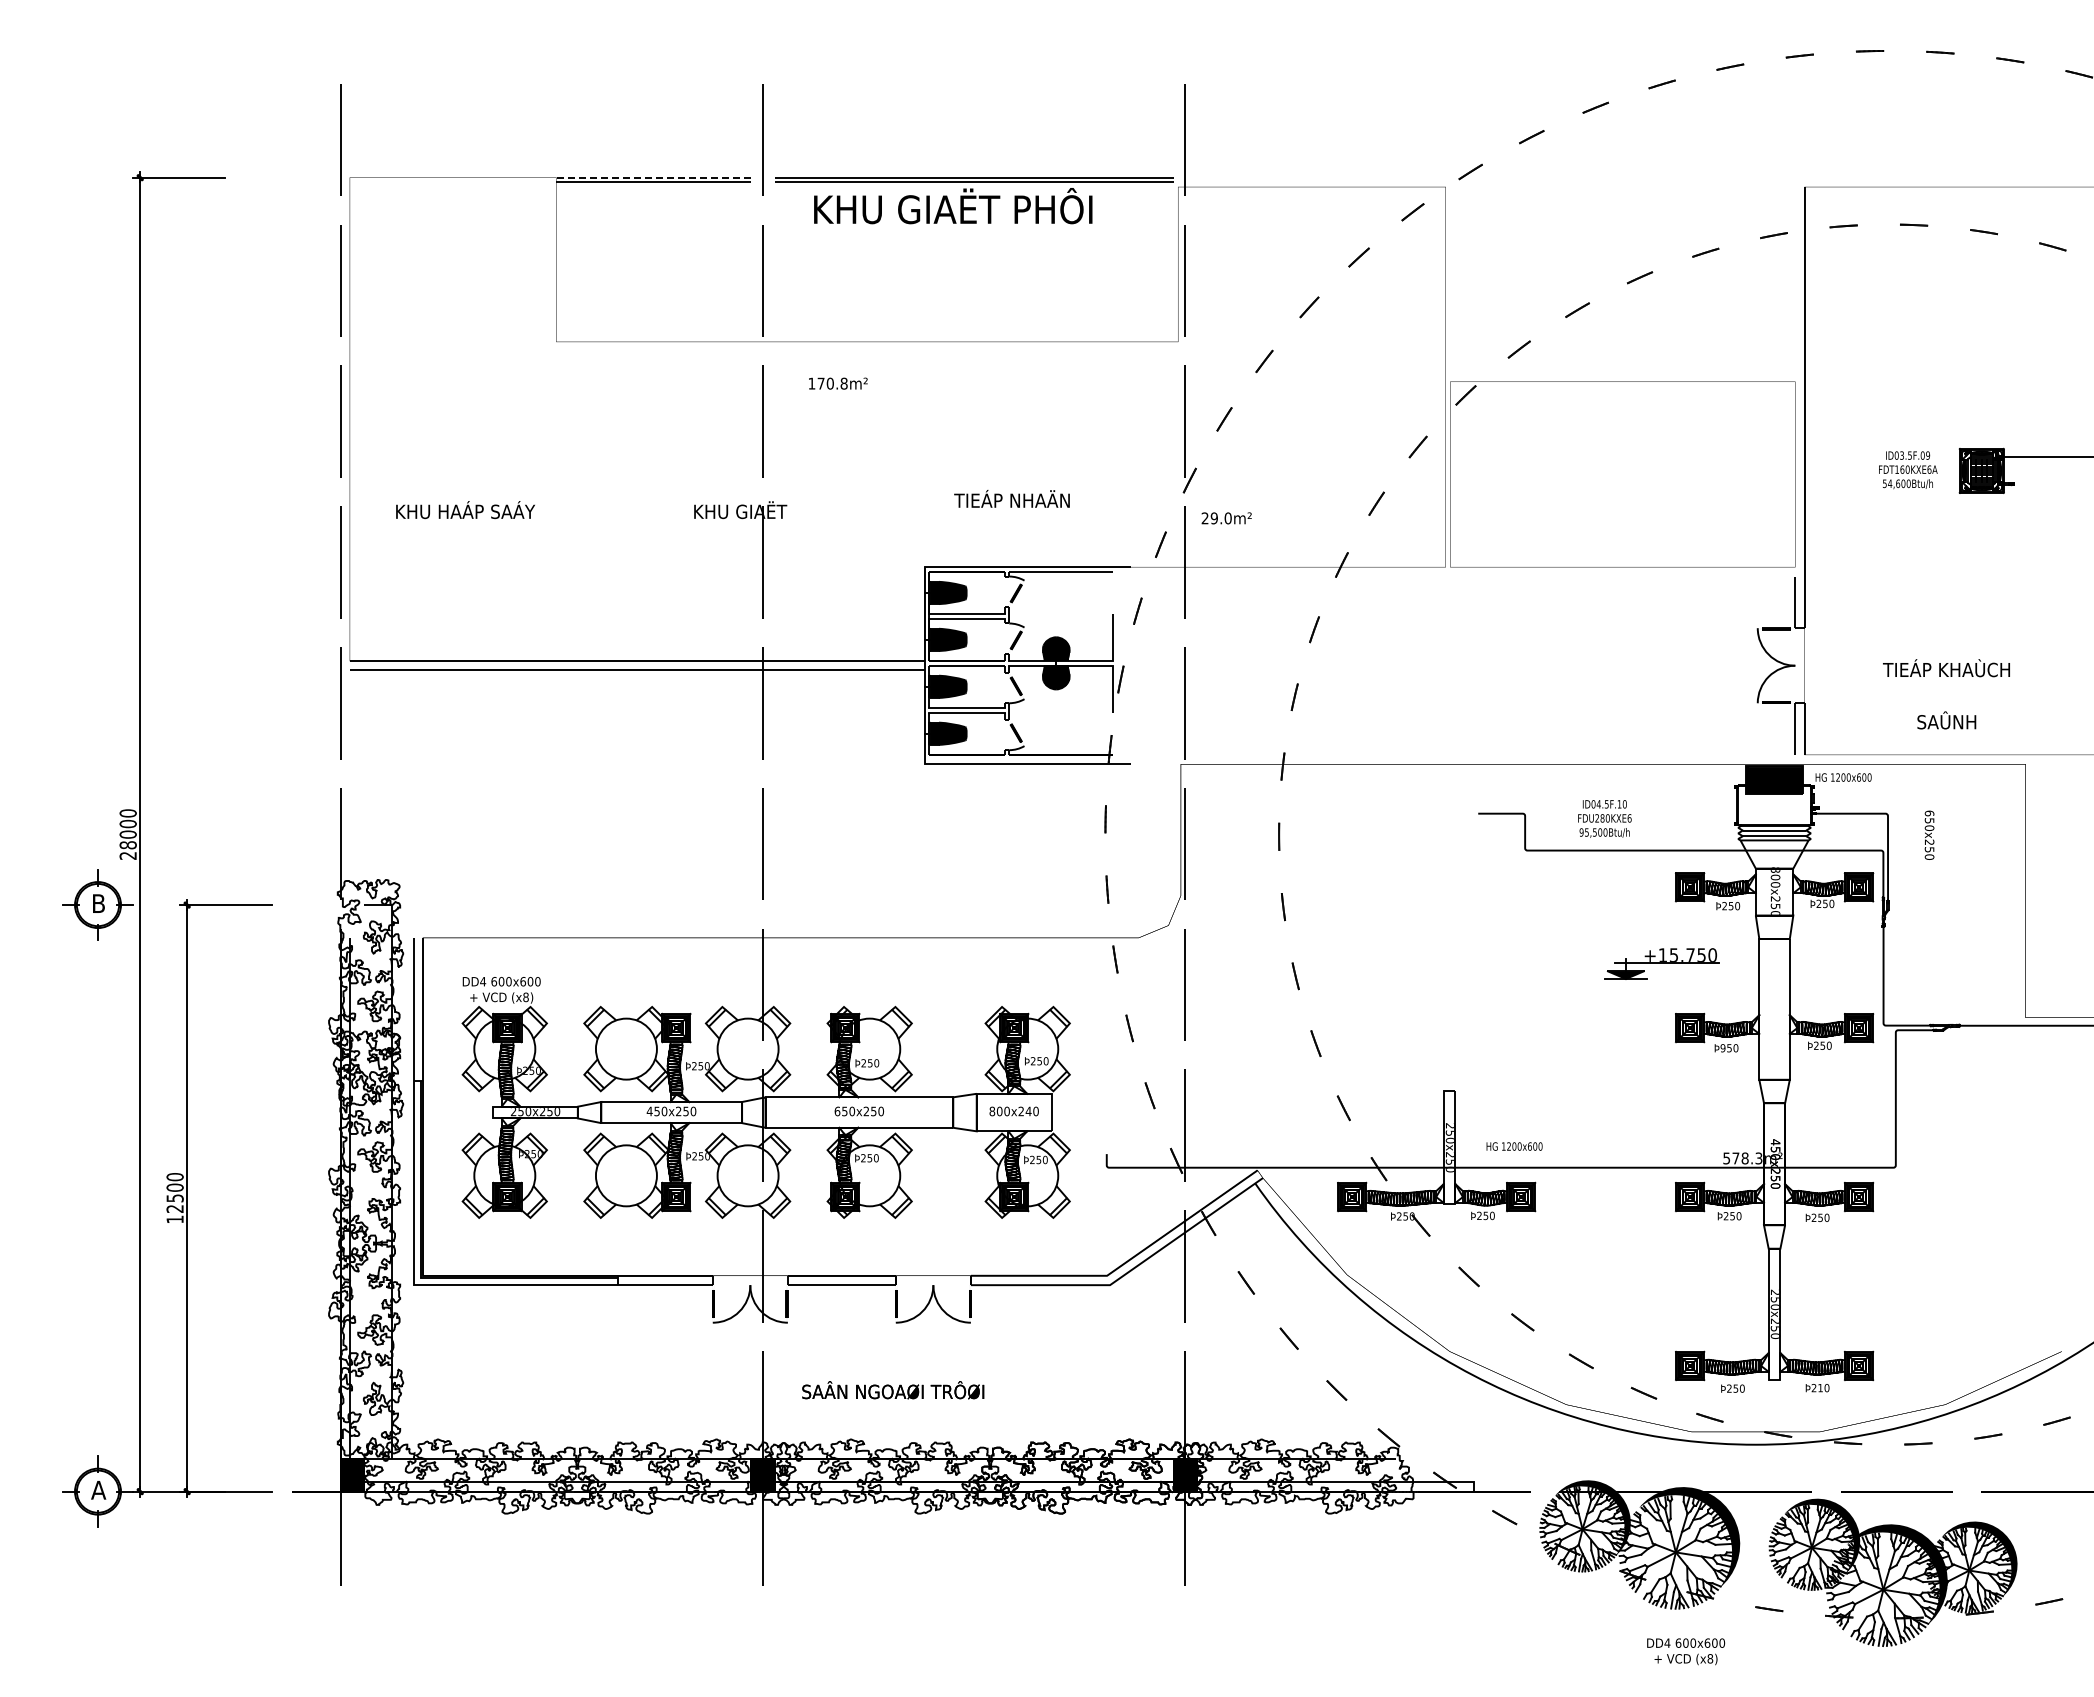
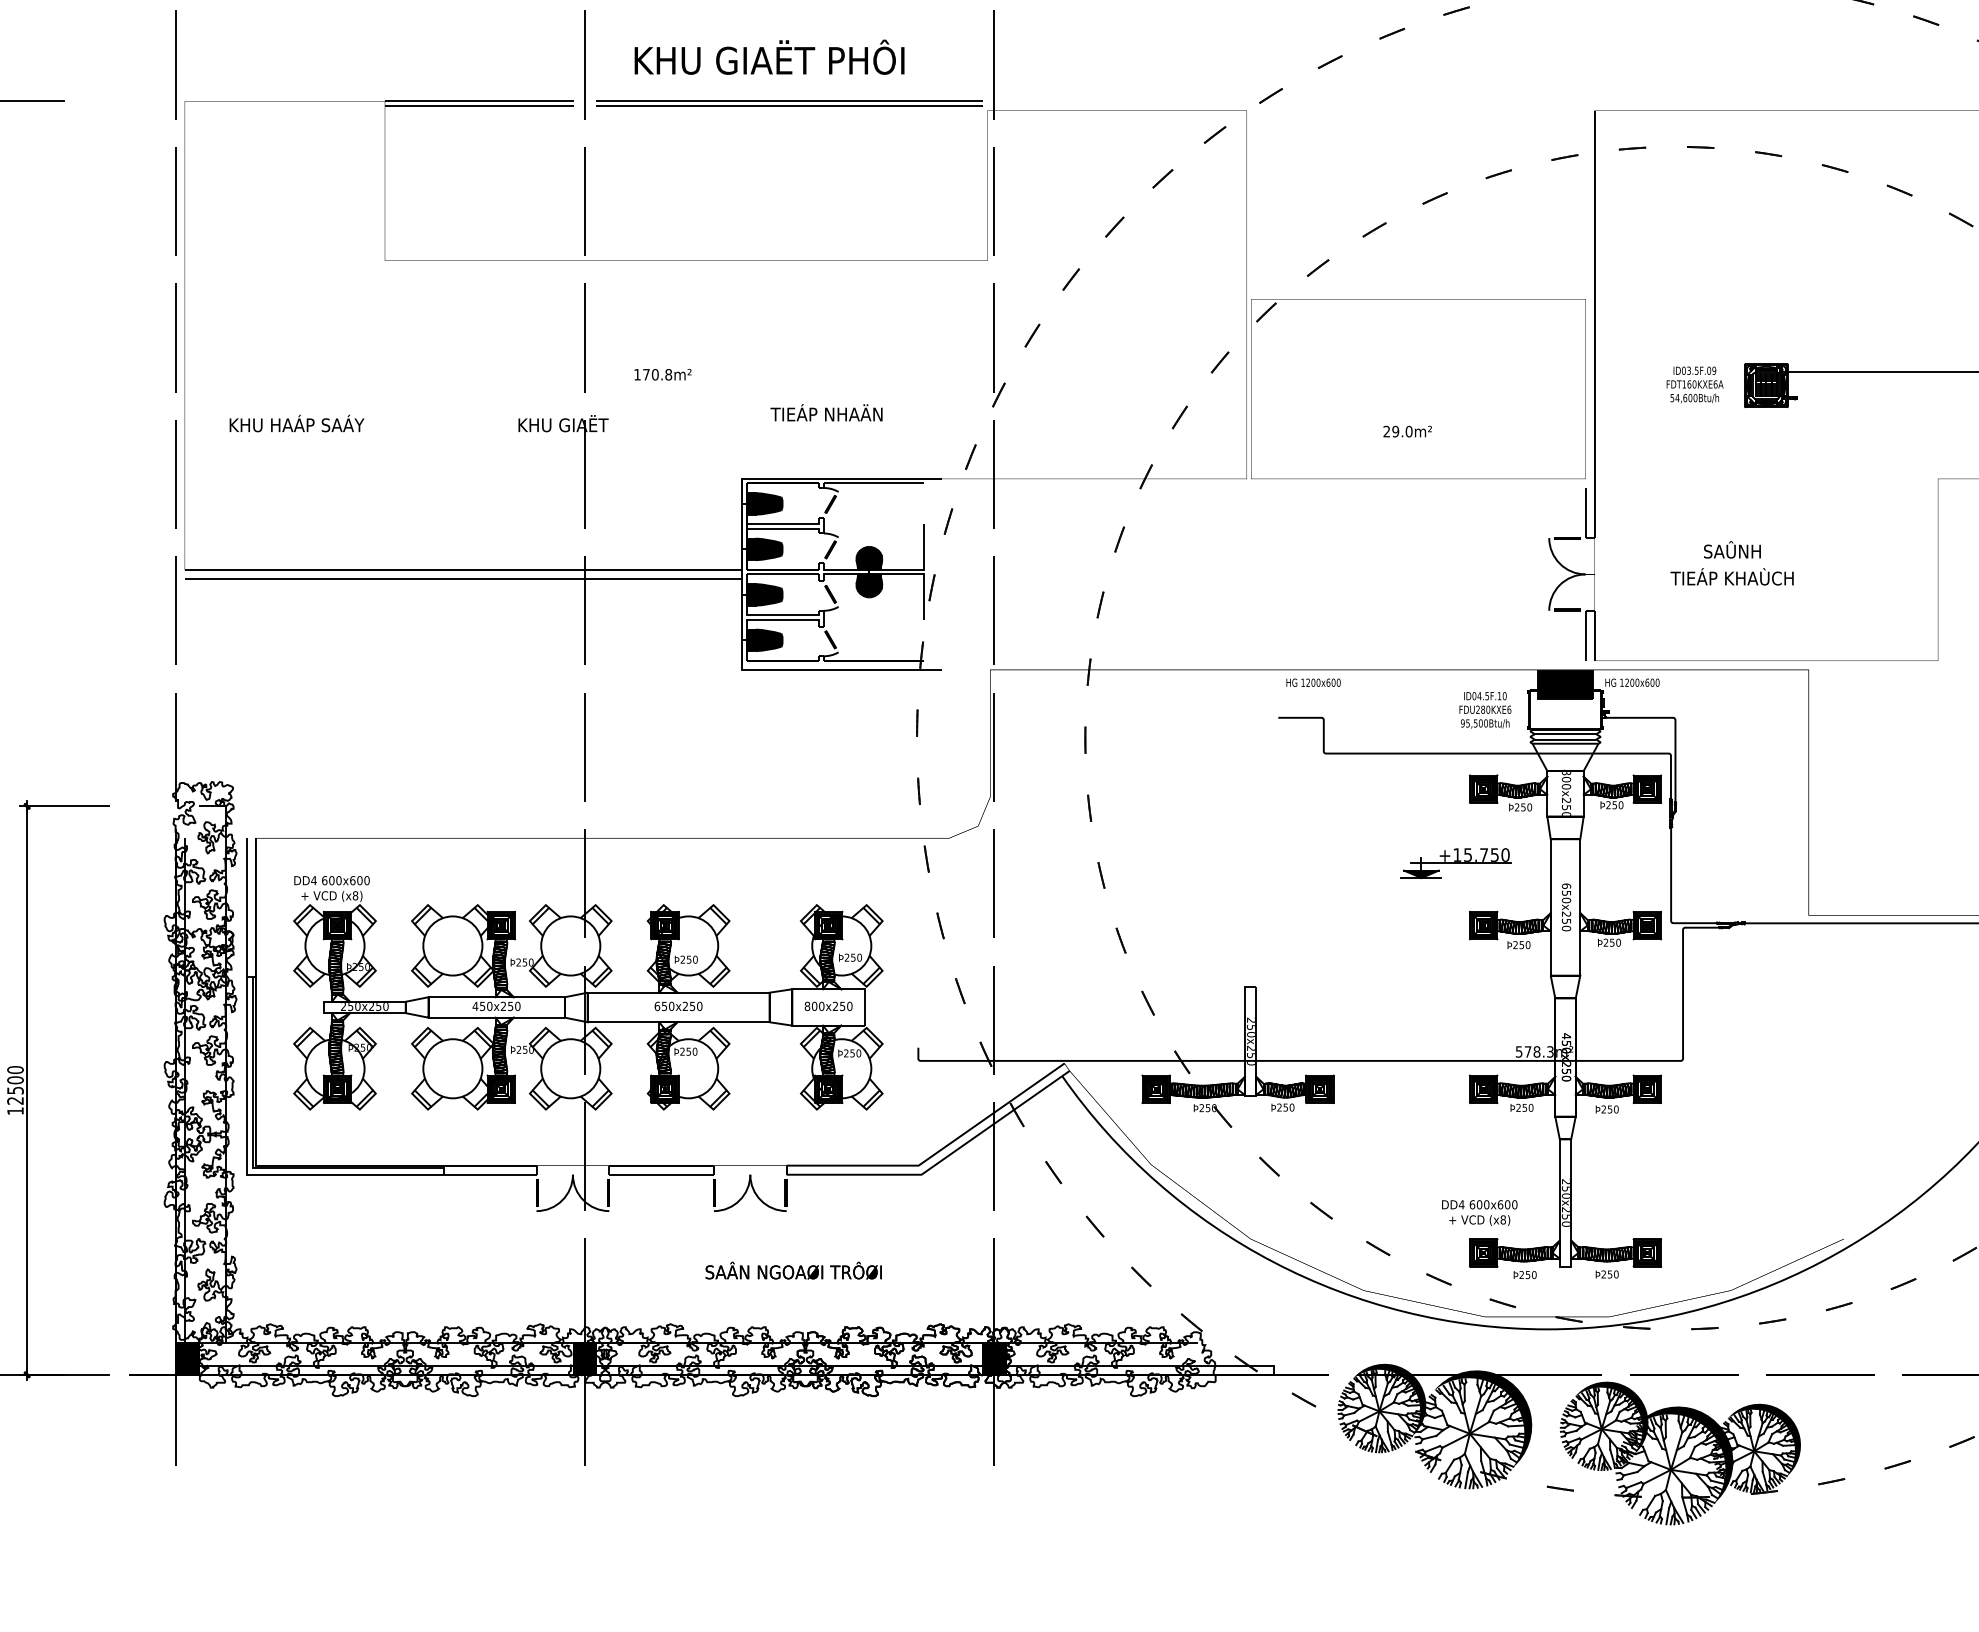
line: (653, 177) -> (479, 101), dashed -> solid
text: (953, 206) -> (769, 57), moved
text: (838, 383) -> (663, 374), moved
text: (1226, 518) -> (1407, 431), moved
text: (1946, 720) -> (1732, 549), moved
text: (1604, 818) -> (1485, 709), moved
text: (1929, 834) -> (1566, 906), moved
text: (1722, 1048) -> (1515, 945), Þ950 -> Þ250
text: (1028, 1111) -> (842, 1006), 800x240 -> 800x250
text: (1514, 1146) -> (1313, 682), moved
text: (1820, 1388) -> (1610, 1274), Þ210 -> Þ250
text: (893, 1390) -> (794, 1270), moved
text: (1686, 1651) -> (1480, 1212), moved

